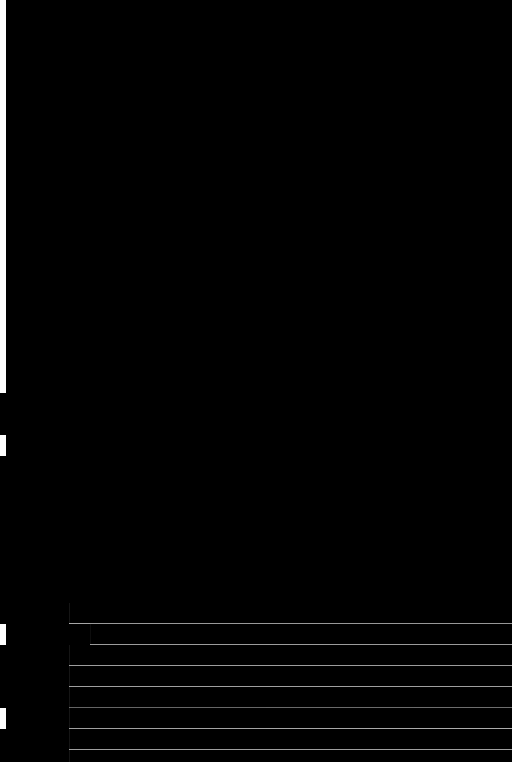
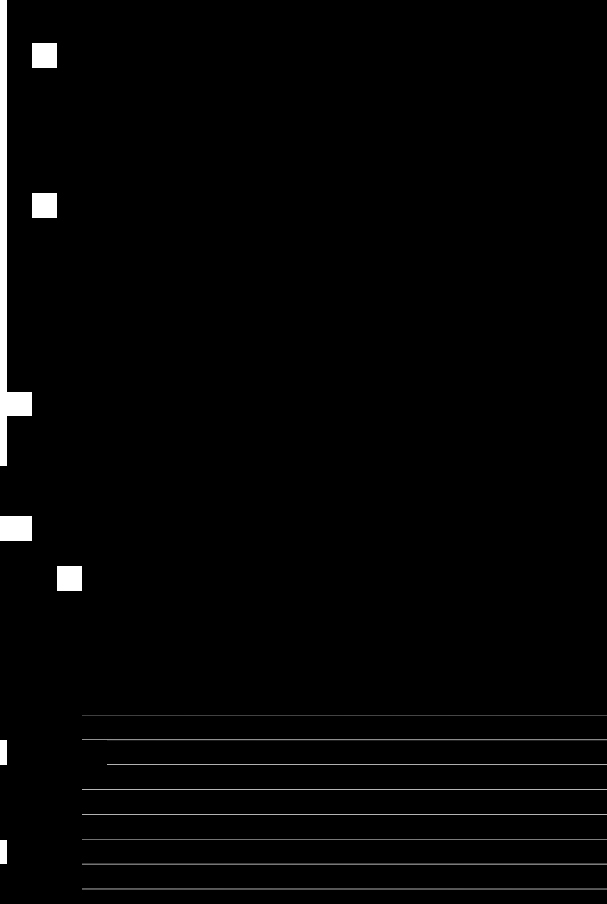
fill: (37, 46) -> (44, 55), removed
fill: (37, 172) -> (44, 204), removed
fill: (16, 340) -> (19, 403), removed
fill: (16, 444) -> (19, 527), removed
fill: (58, 487) -> (69, 578), removed

